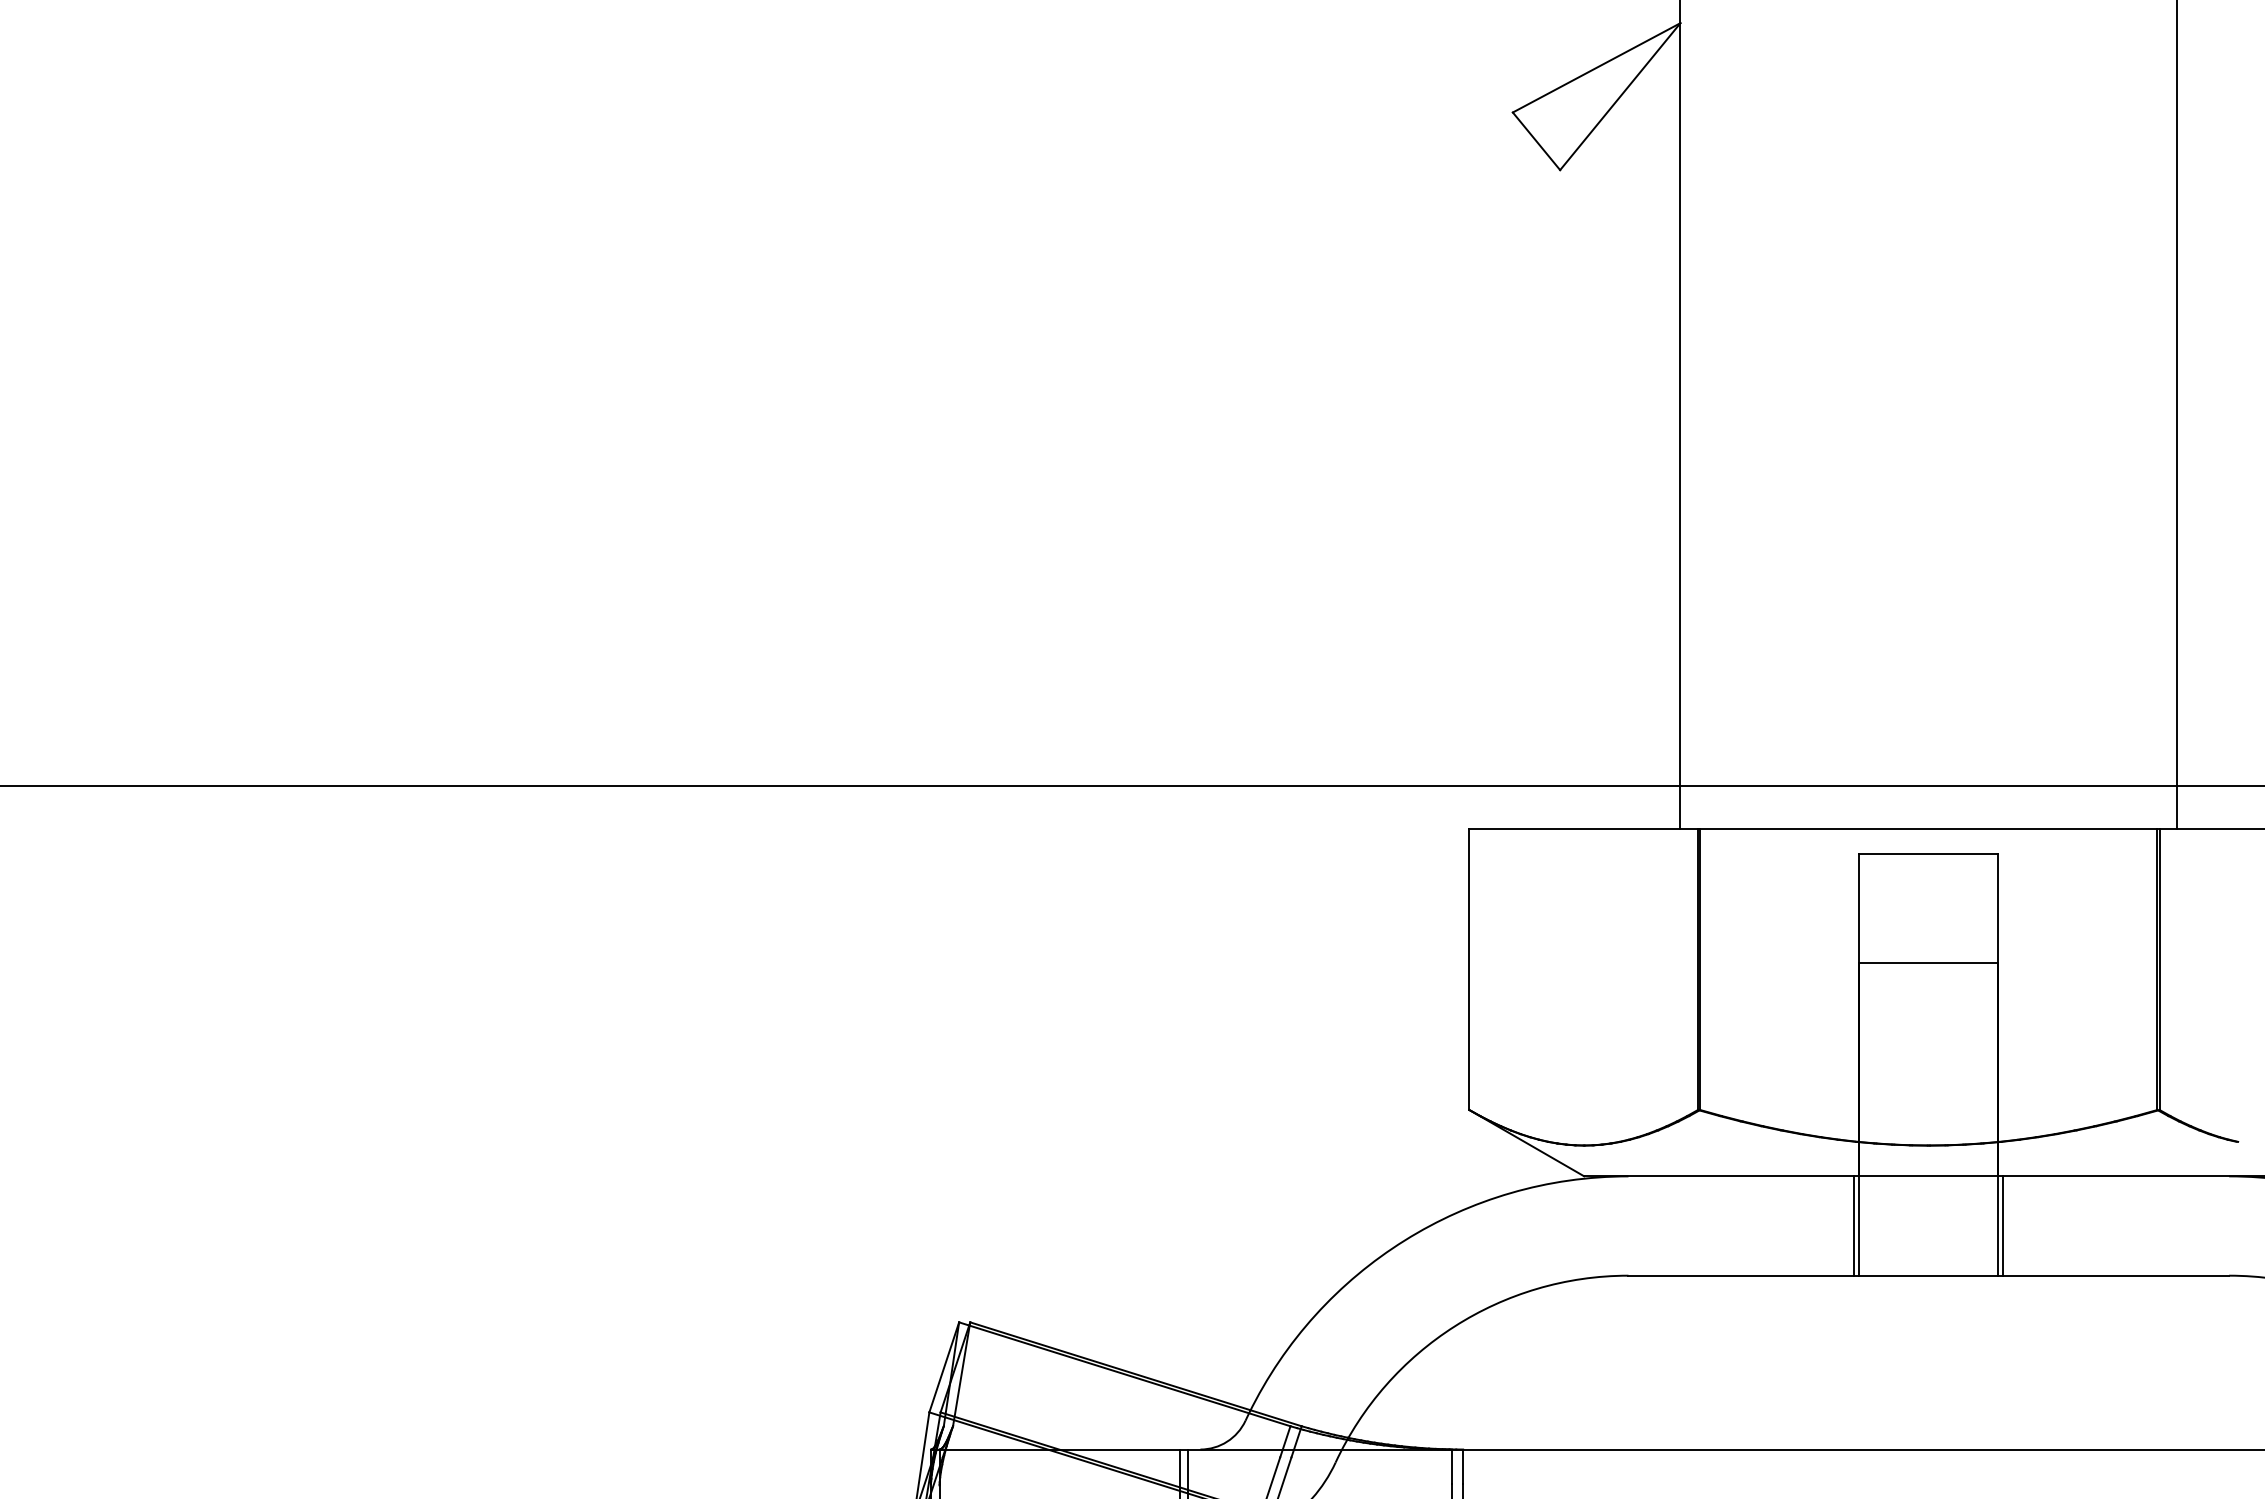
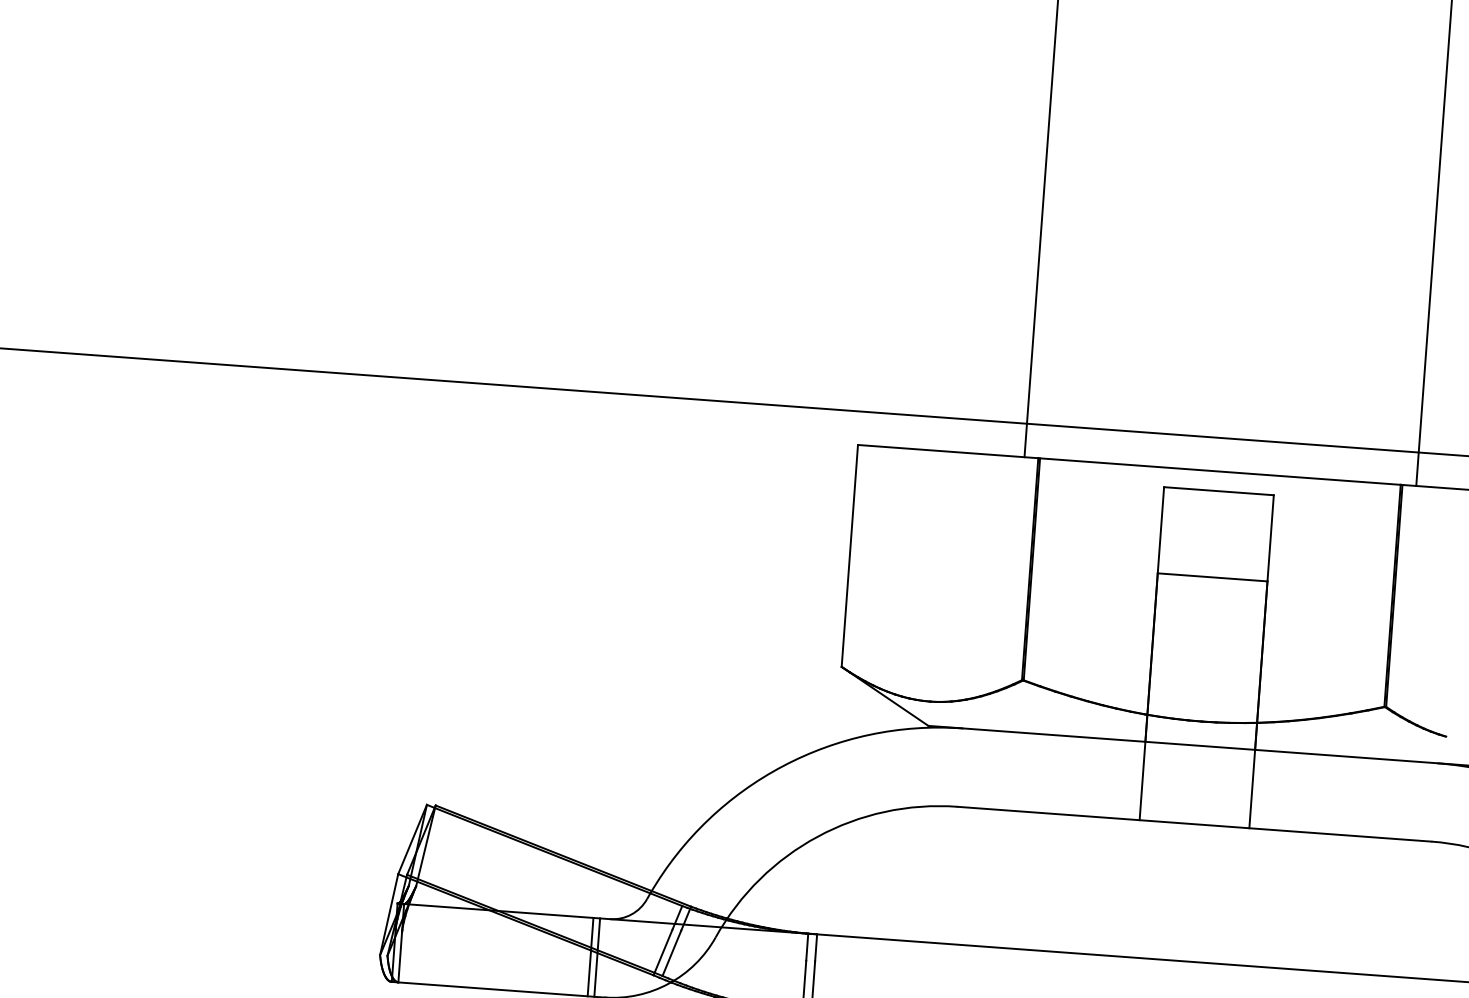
line: (1854, 1225) -> (1138, 780), removed
line: (2003, 1225) -> (1256, 788), removed

